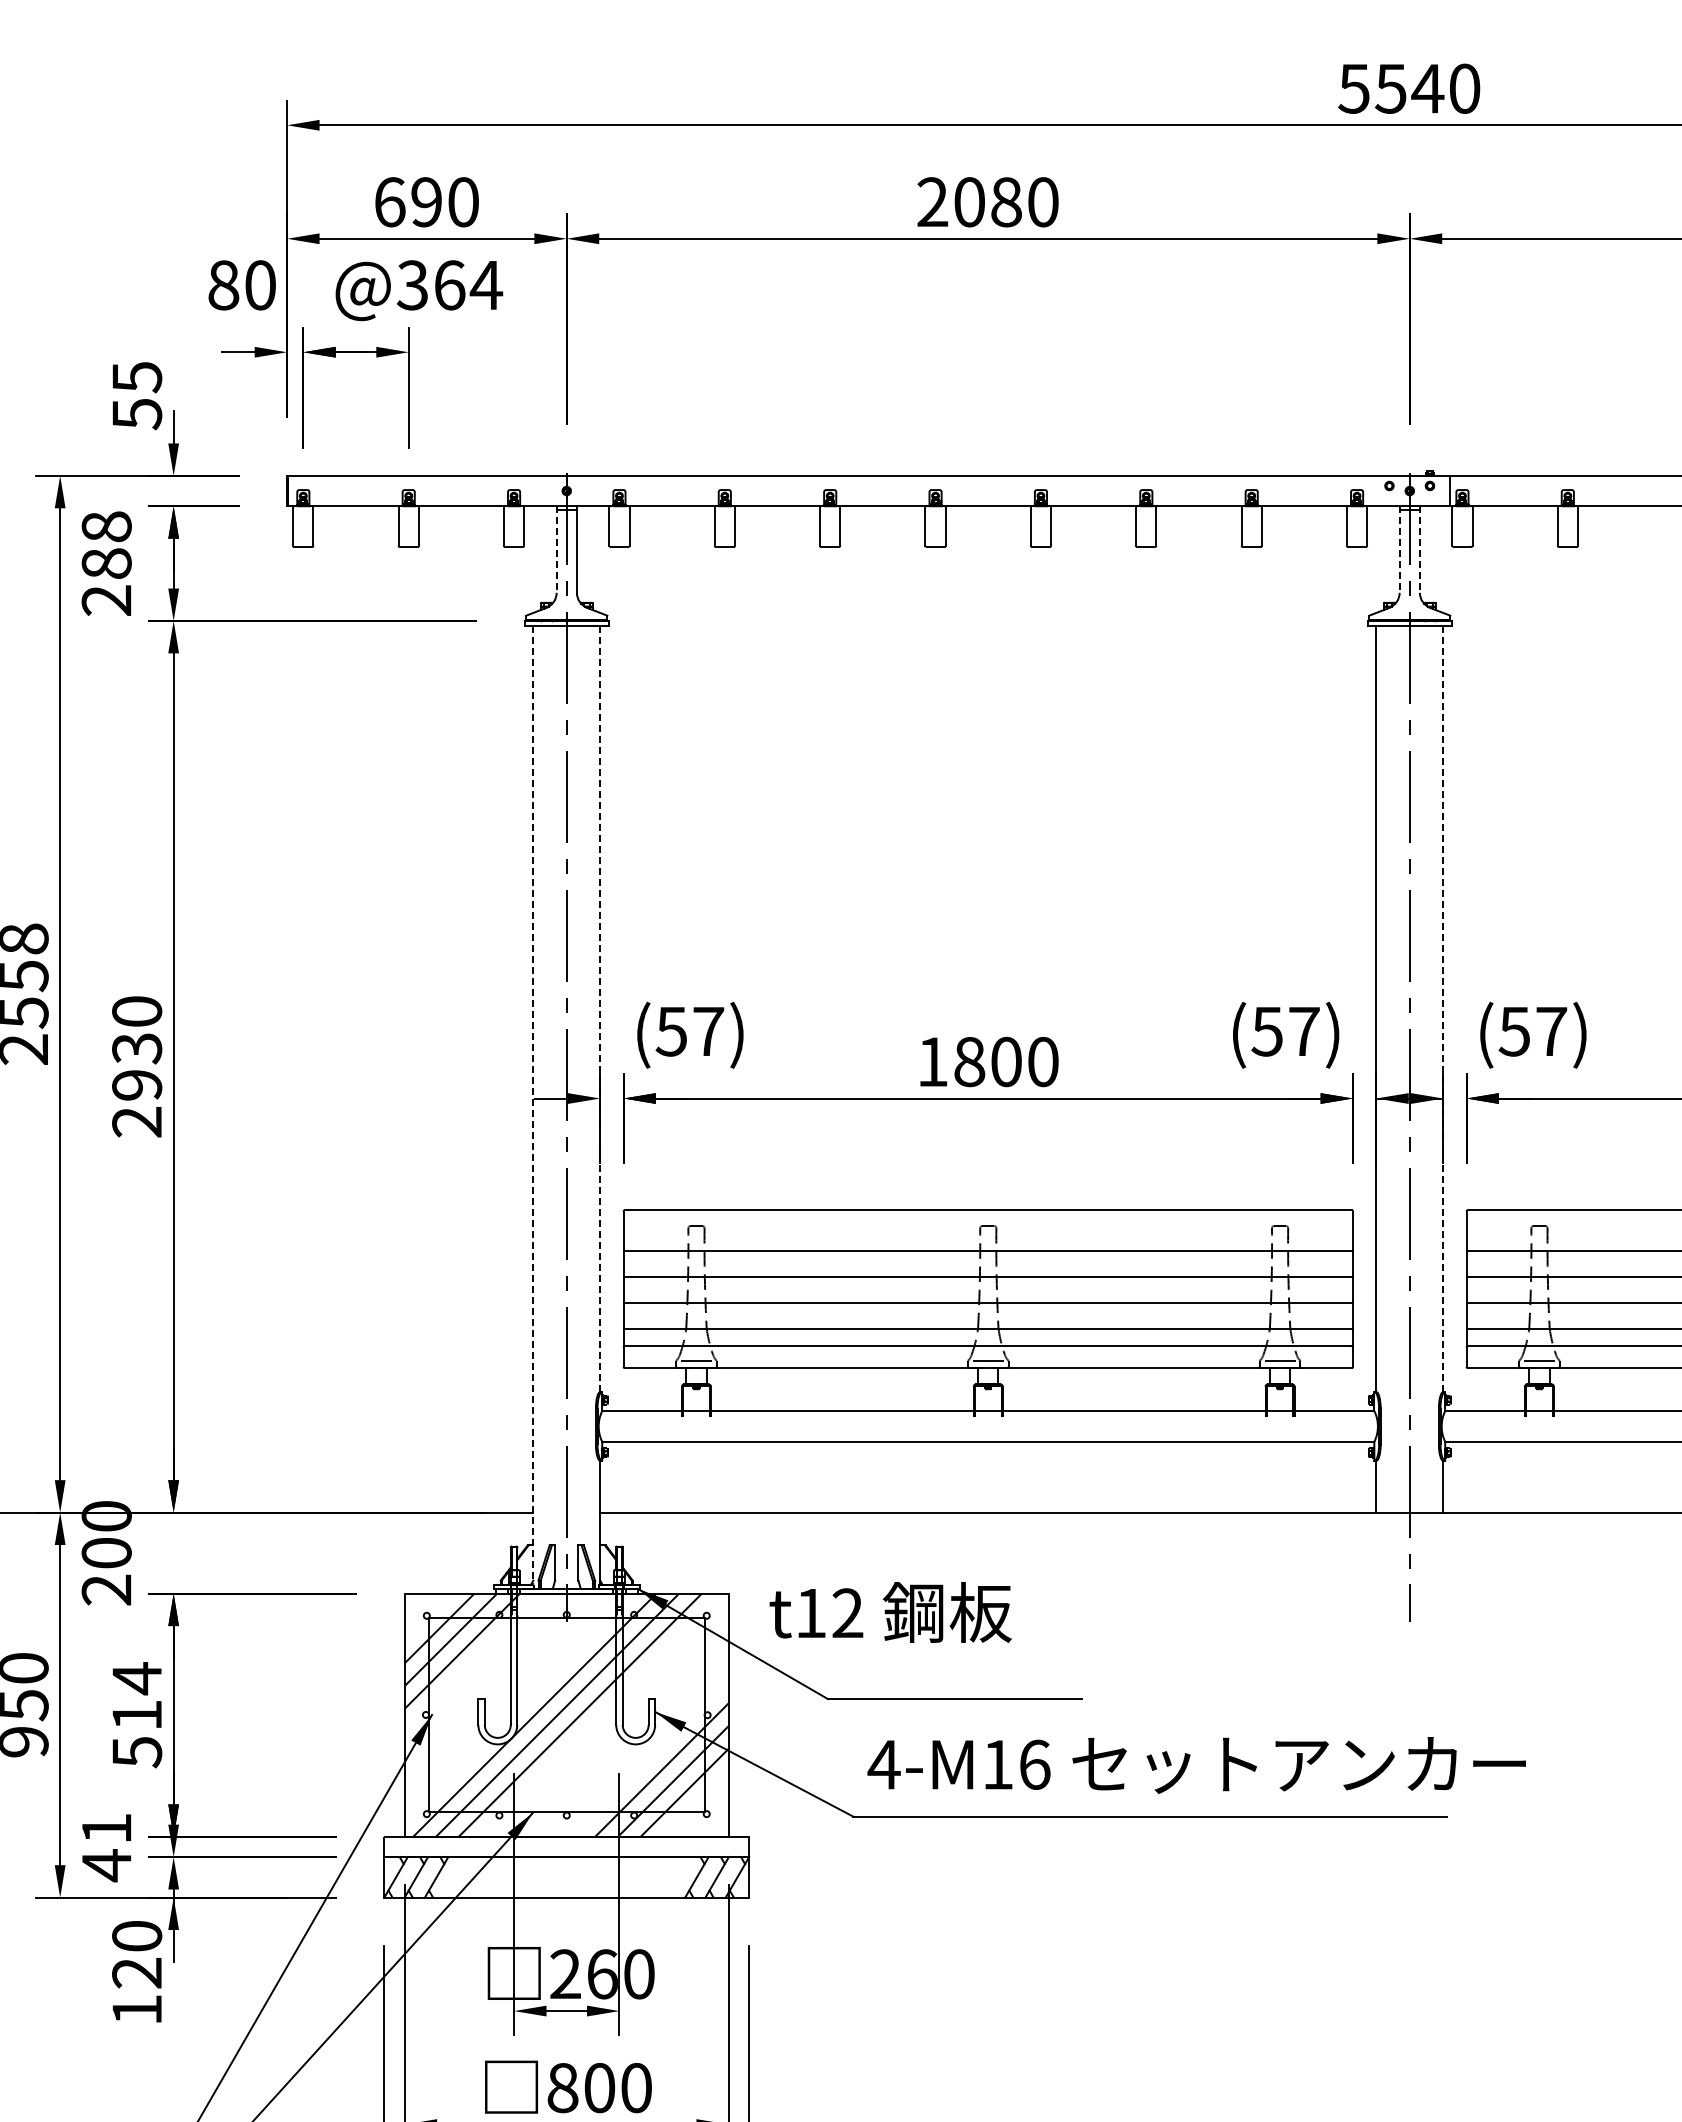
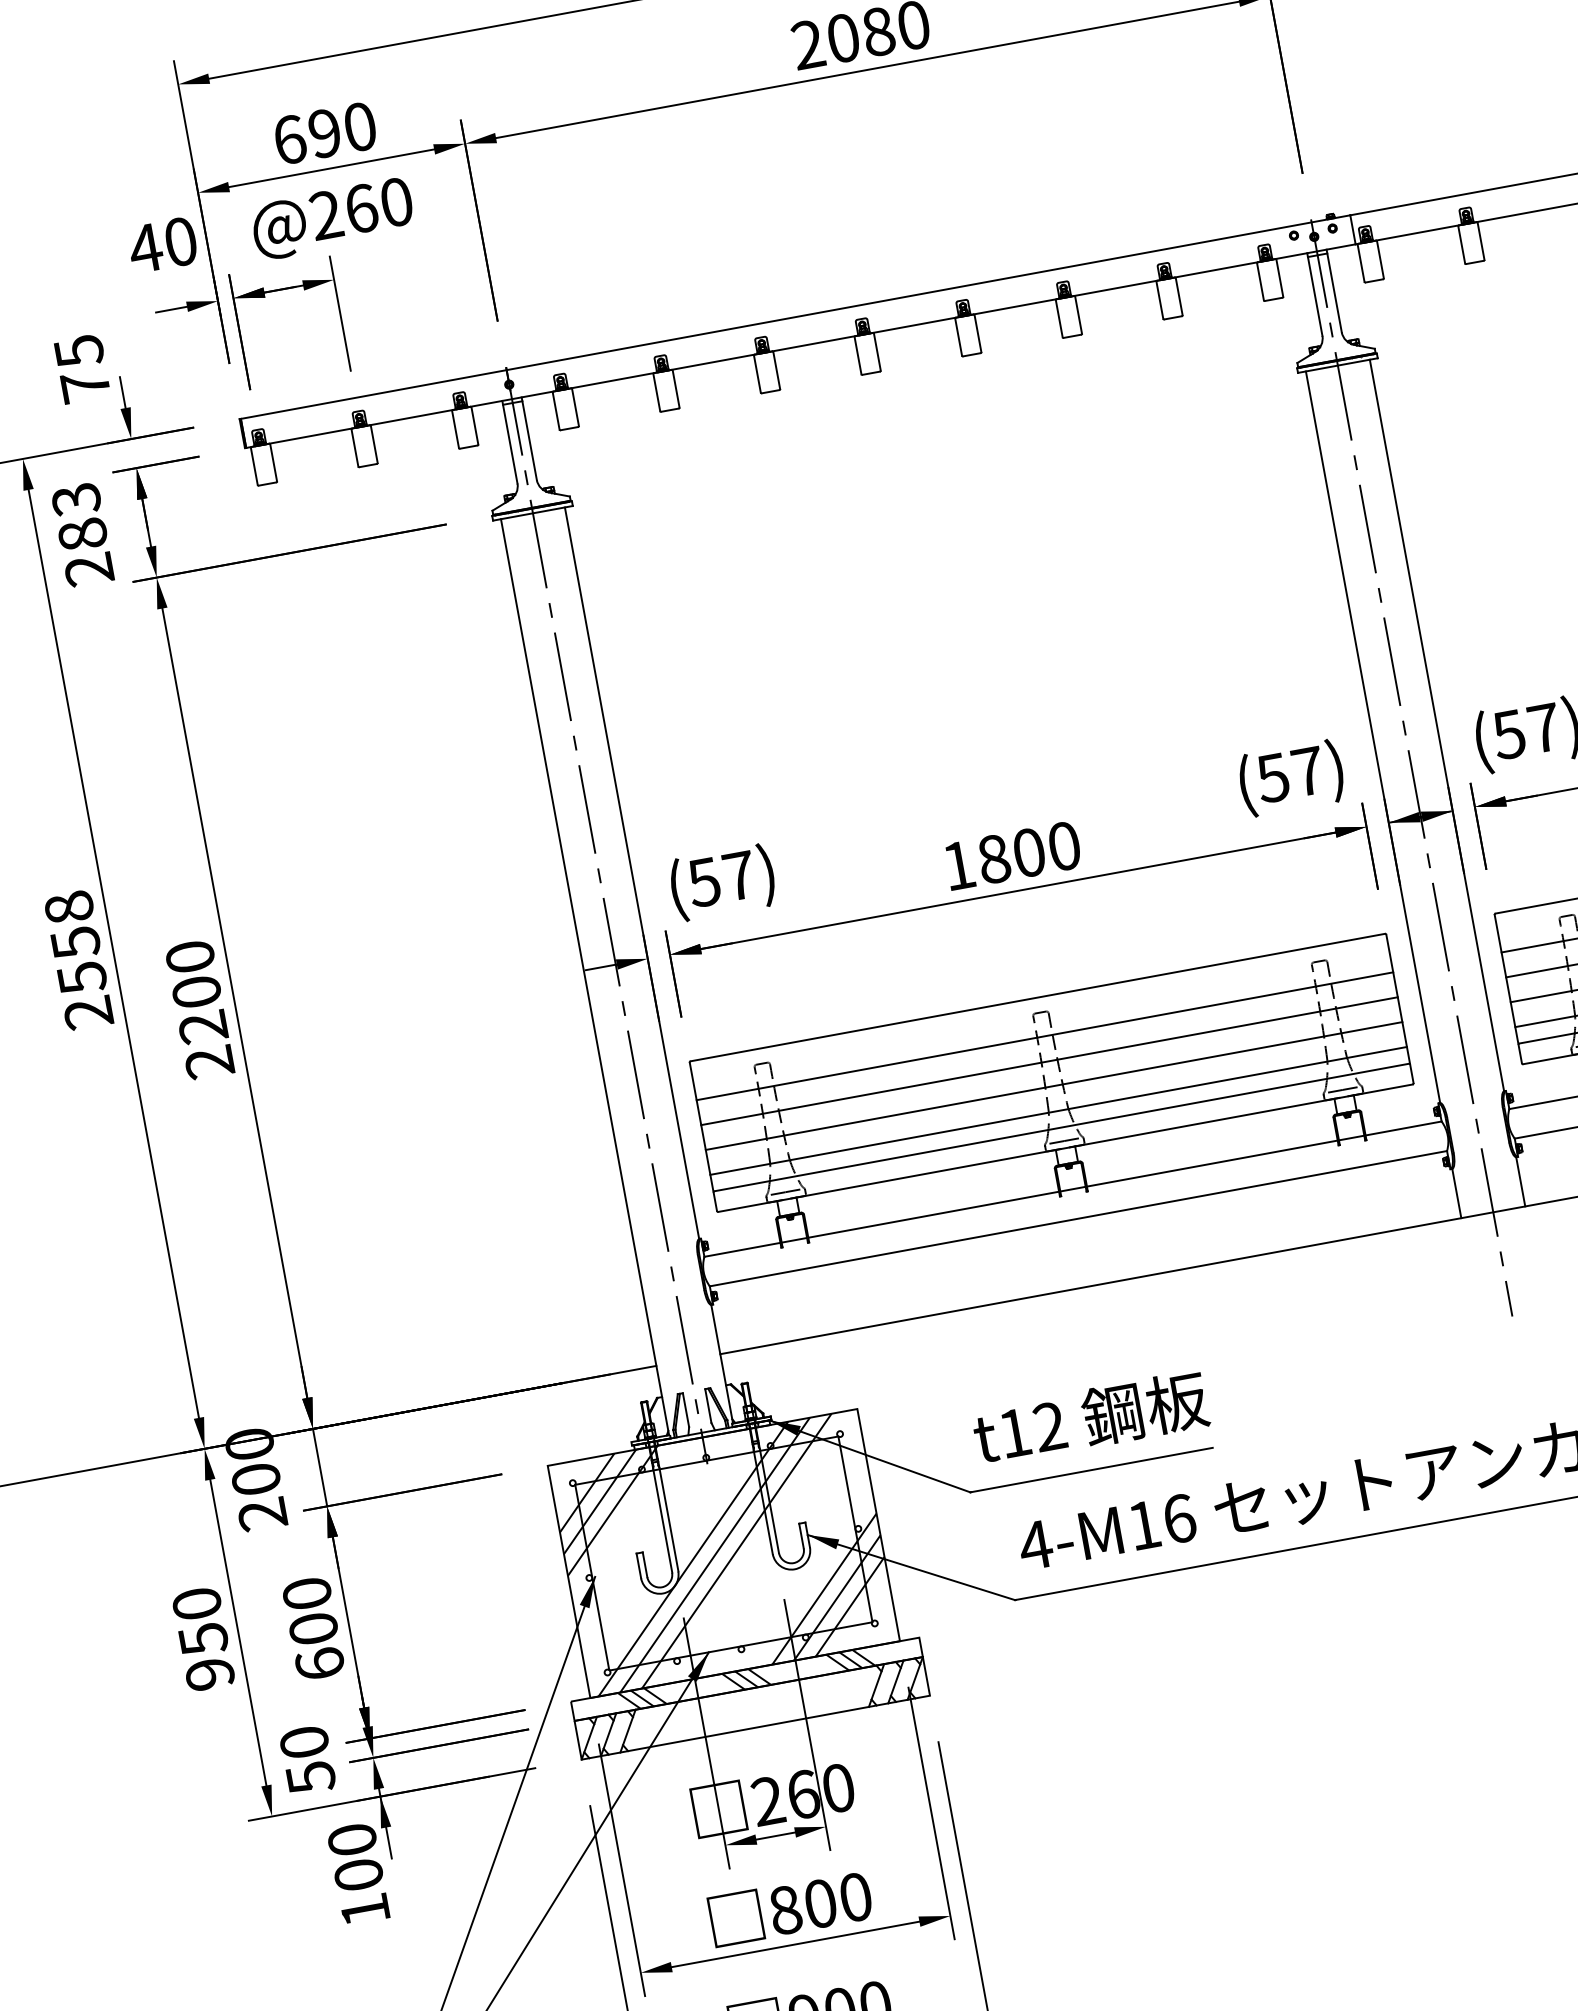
text: (223, 285) -> (145, 248), 80 -> 40
text: (449, 285) -> (361, 208), @364 -> @260
text: (137, 414) -> (86, 386), 55 -> 75
text: (106, 526) -> (76, 499), 288 -> 283
line: (556, 550) -> (509, 443), dashed -> solid
line: (1399, 550) -> (1314, 295), dashed -> solid
line: (1419, 550) -> (1333, 291), dashed -> solid
line: (600, 1009) -> (632, 873), dashed -> solid
line: (1443, 1009) -> (1437, 726), dashed -> solid
text: (137, 1066) -> (200, 1009), 2930 -> 2200
line: (533, 1105) -> (585, 977), dashed -> solid
line: (173, 1552) -> (319, 1467), added
text: (890, 1612) -> (1090, 1418), moved
text: (137, 1715) -> (314, 1629), 514 -> 600
hatch: (566, 1846) -> (746, 1678), added
text: (106, 1847) -> (307, 1760), 41 -> 50
text: (137, 1972) -> (359, 1874), 120 -> 100

